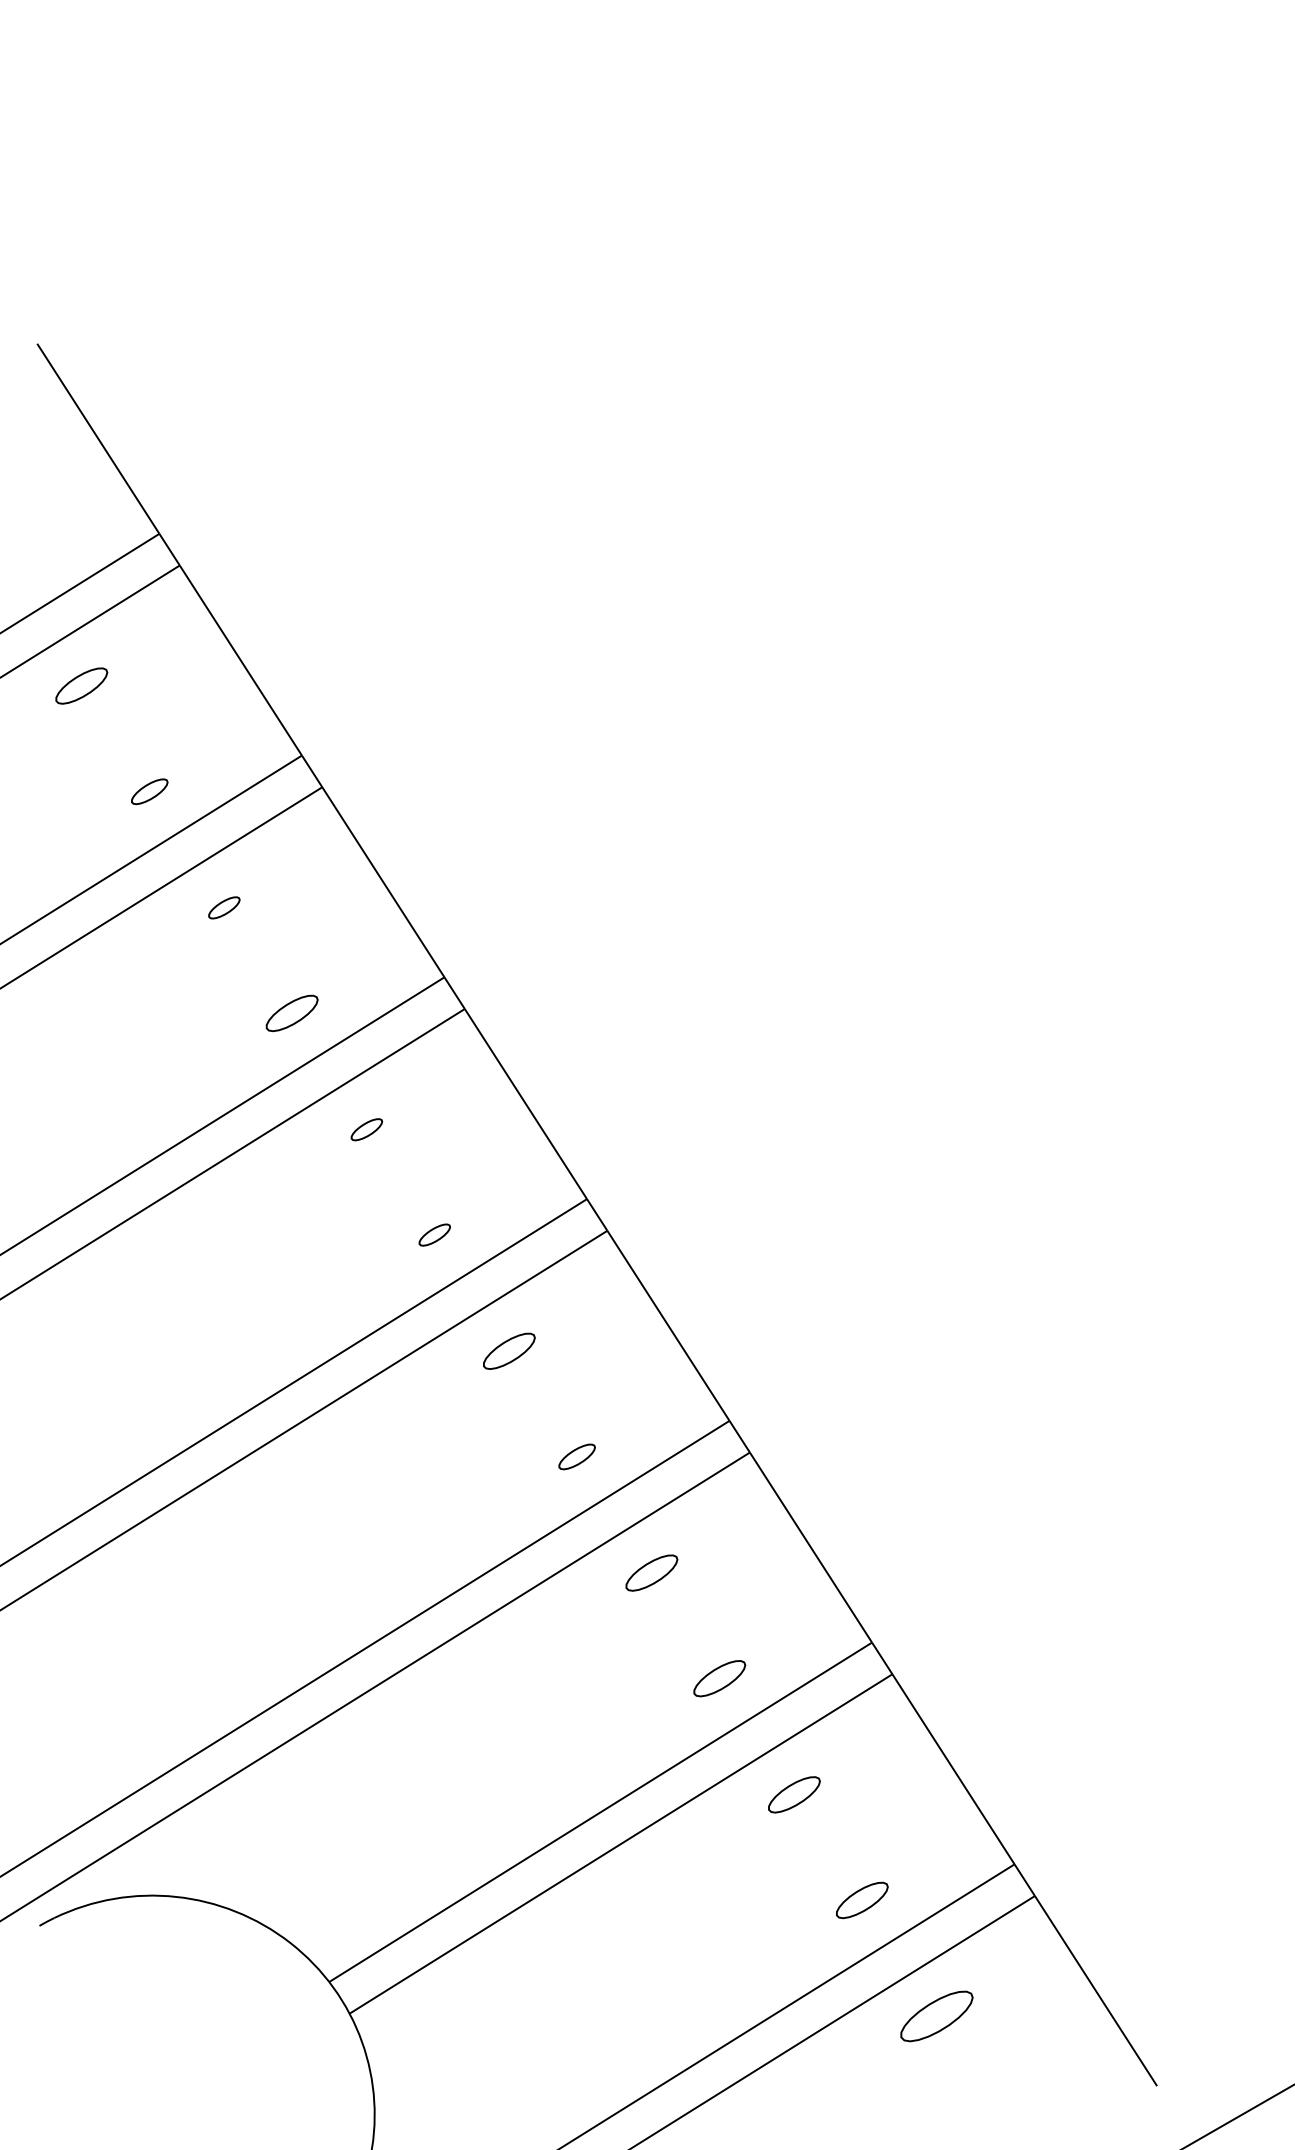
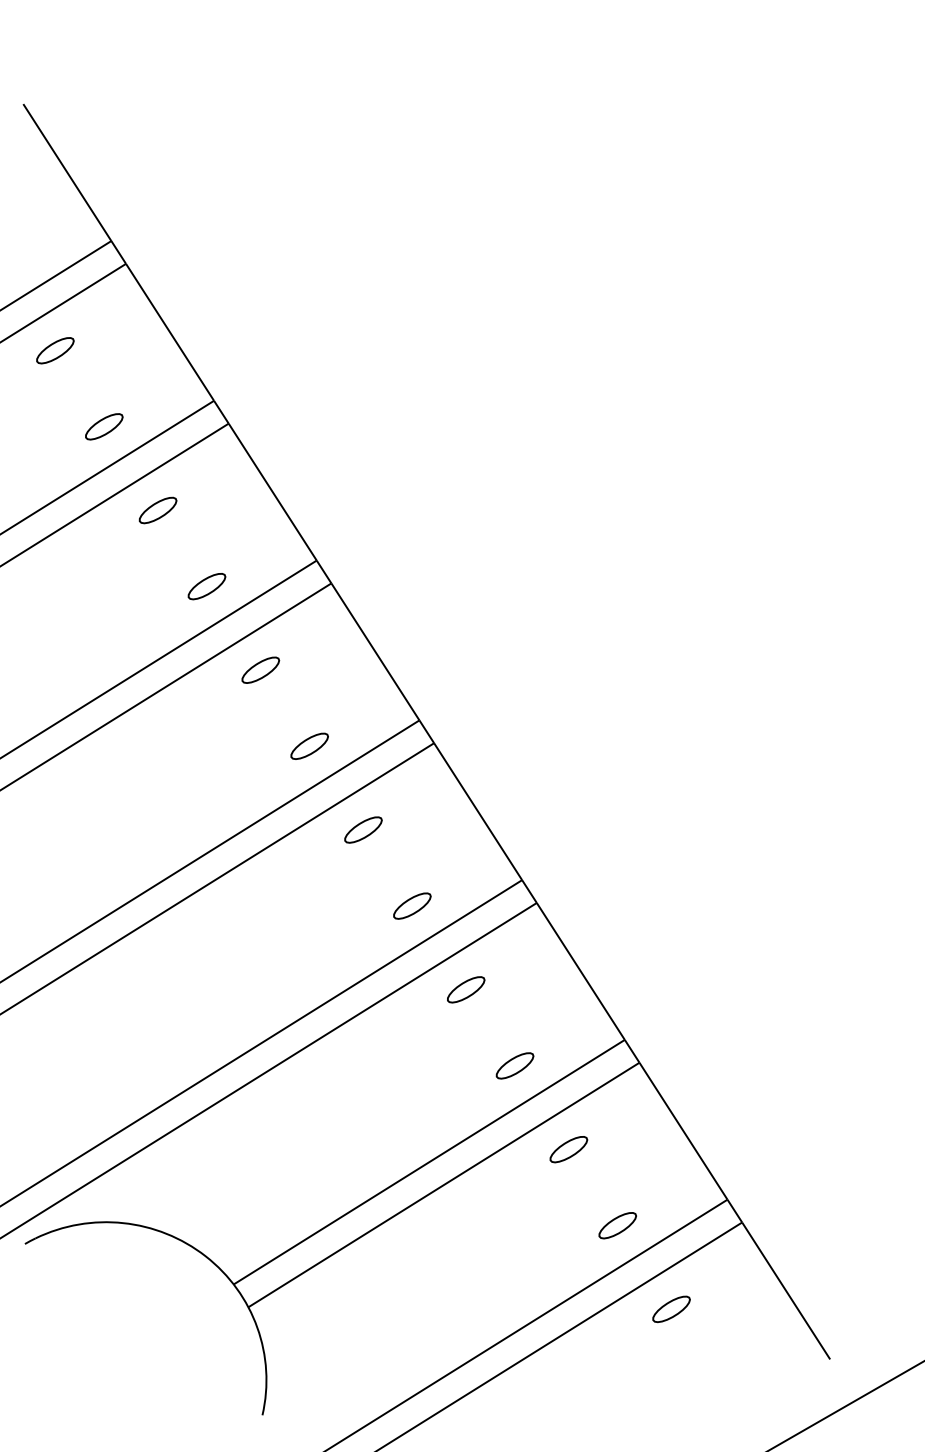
part: (149, 791) -> (104, 426), size x1.43
part: (224, 907) -> (158, 510), size x1.67
part: (366, 1129) -> (260, 670), size x1.67
part: (434, 1234) -> (309, 745), size x1.67
part: (576, 1456) -> (411, 905), size x1.43
part: (936, 2016) -> (671, 1309), size x0.71

